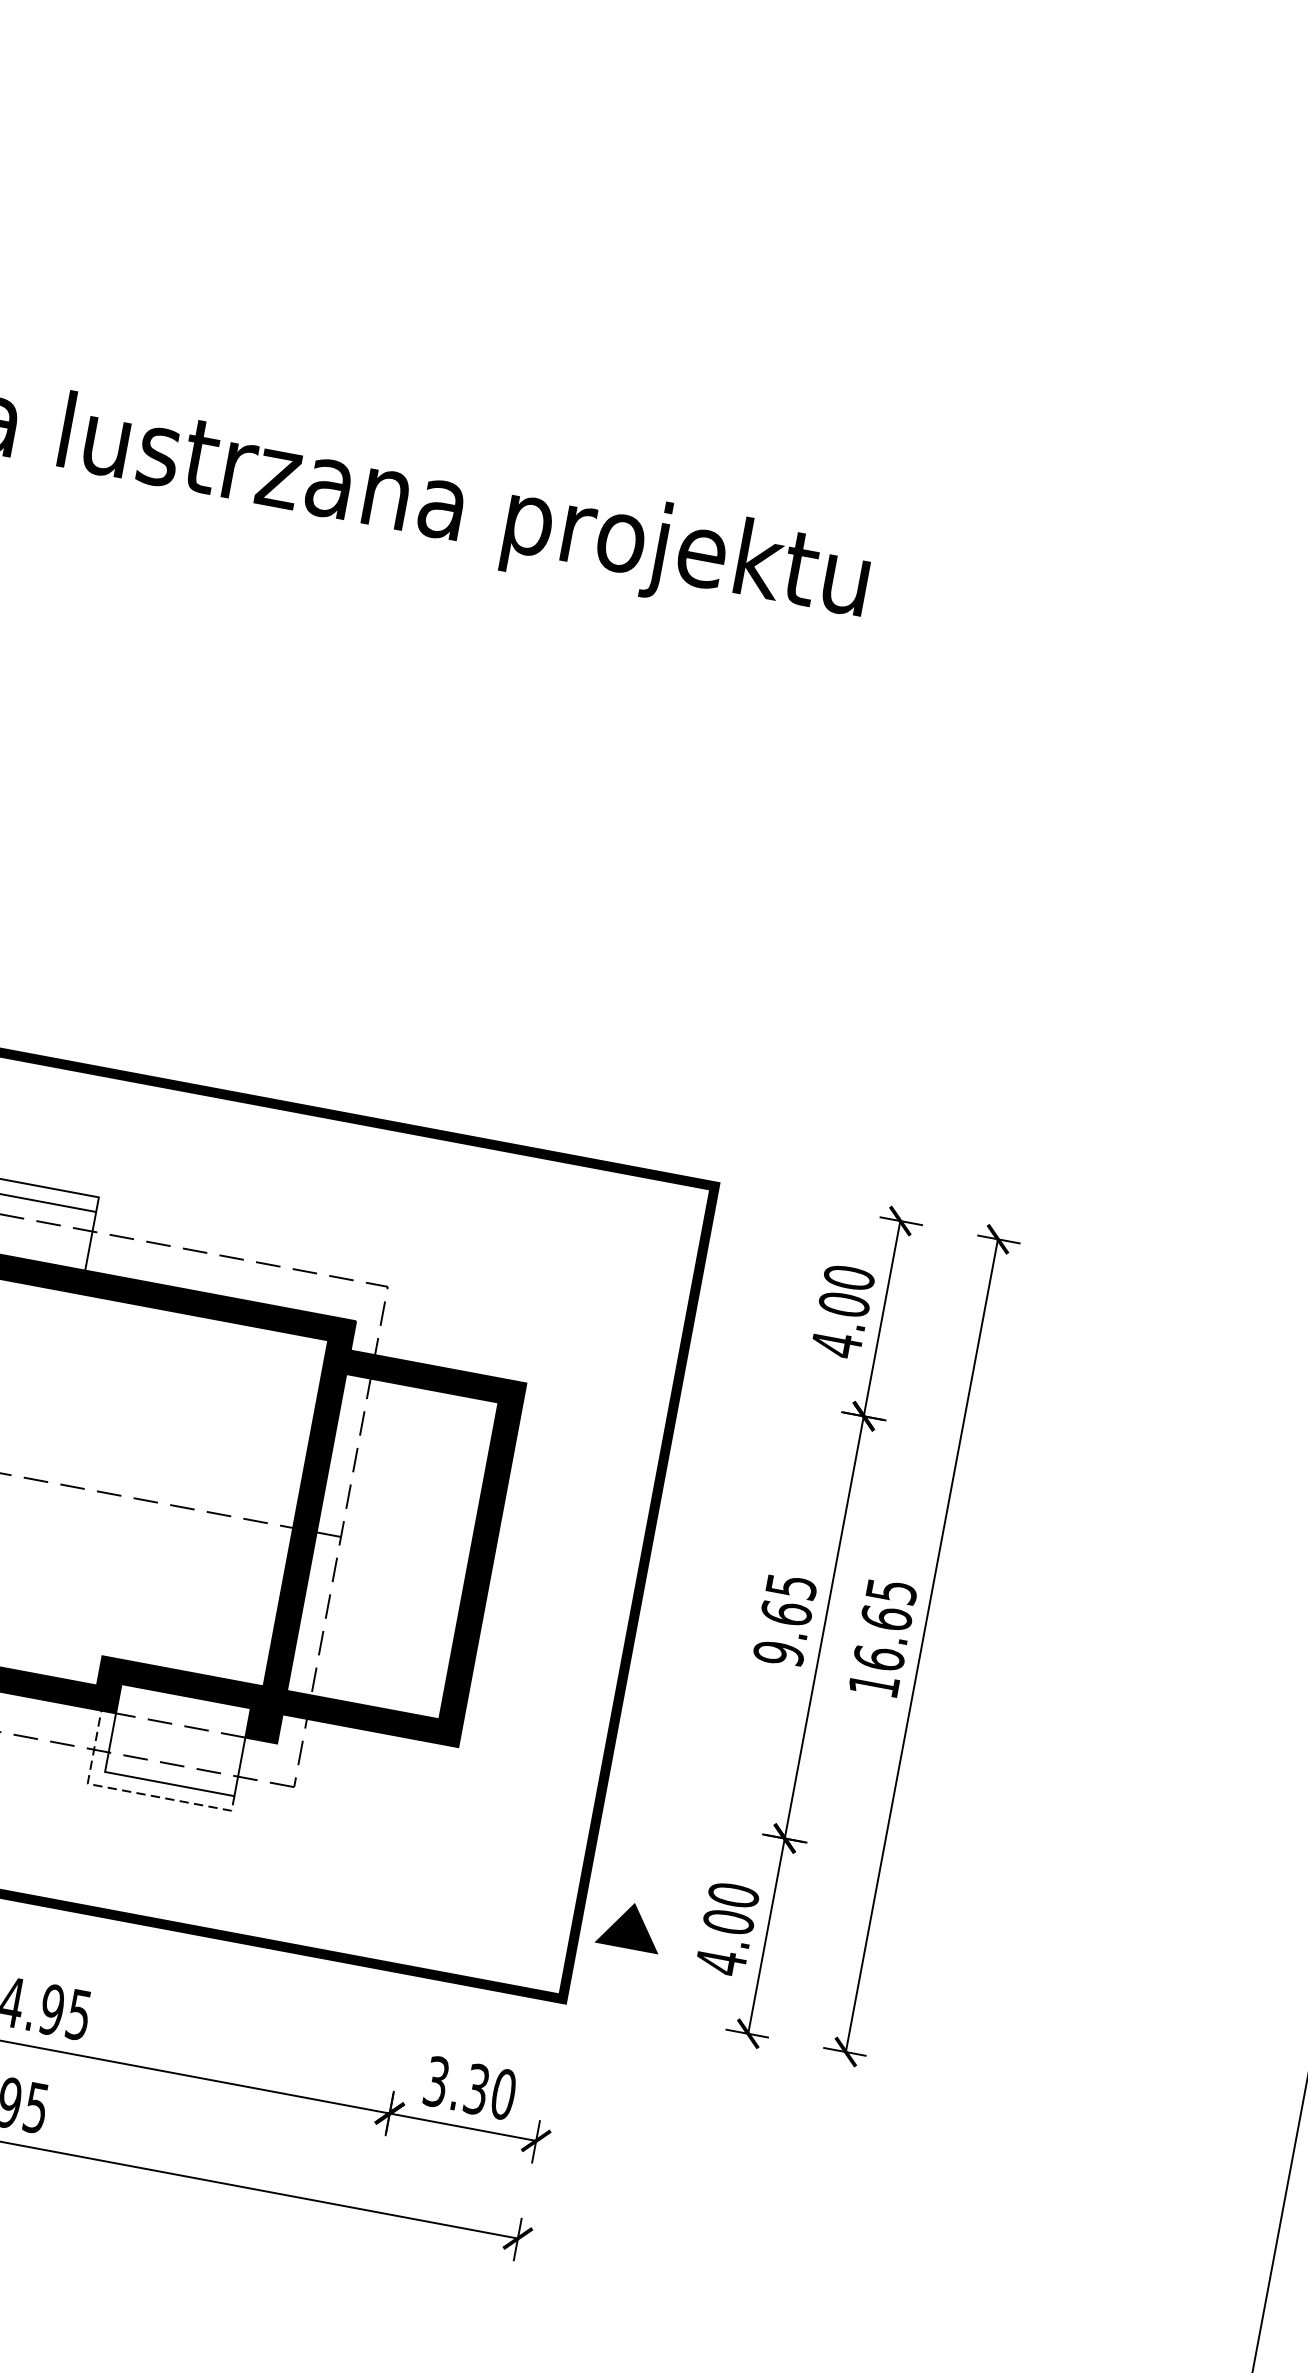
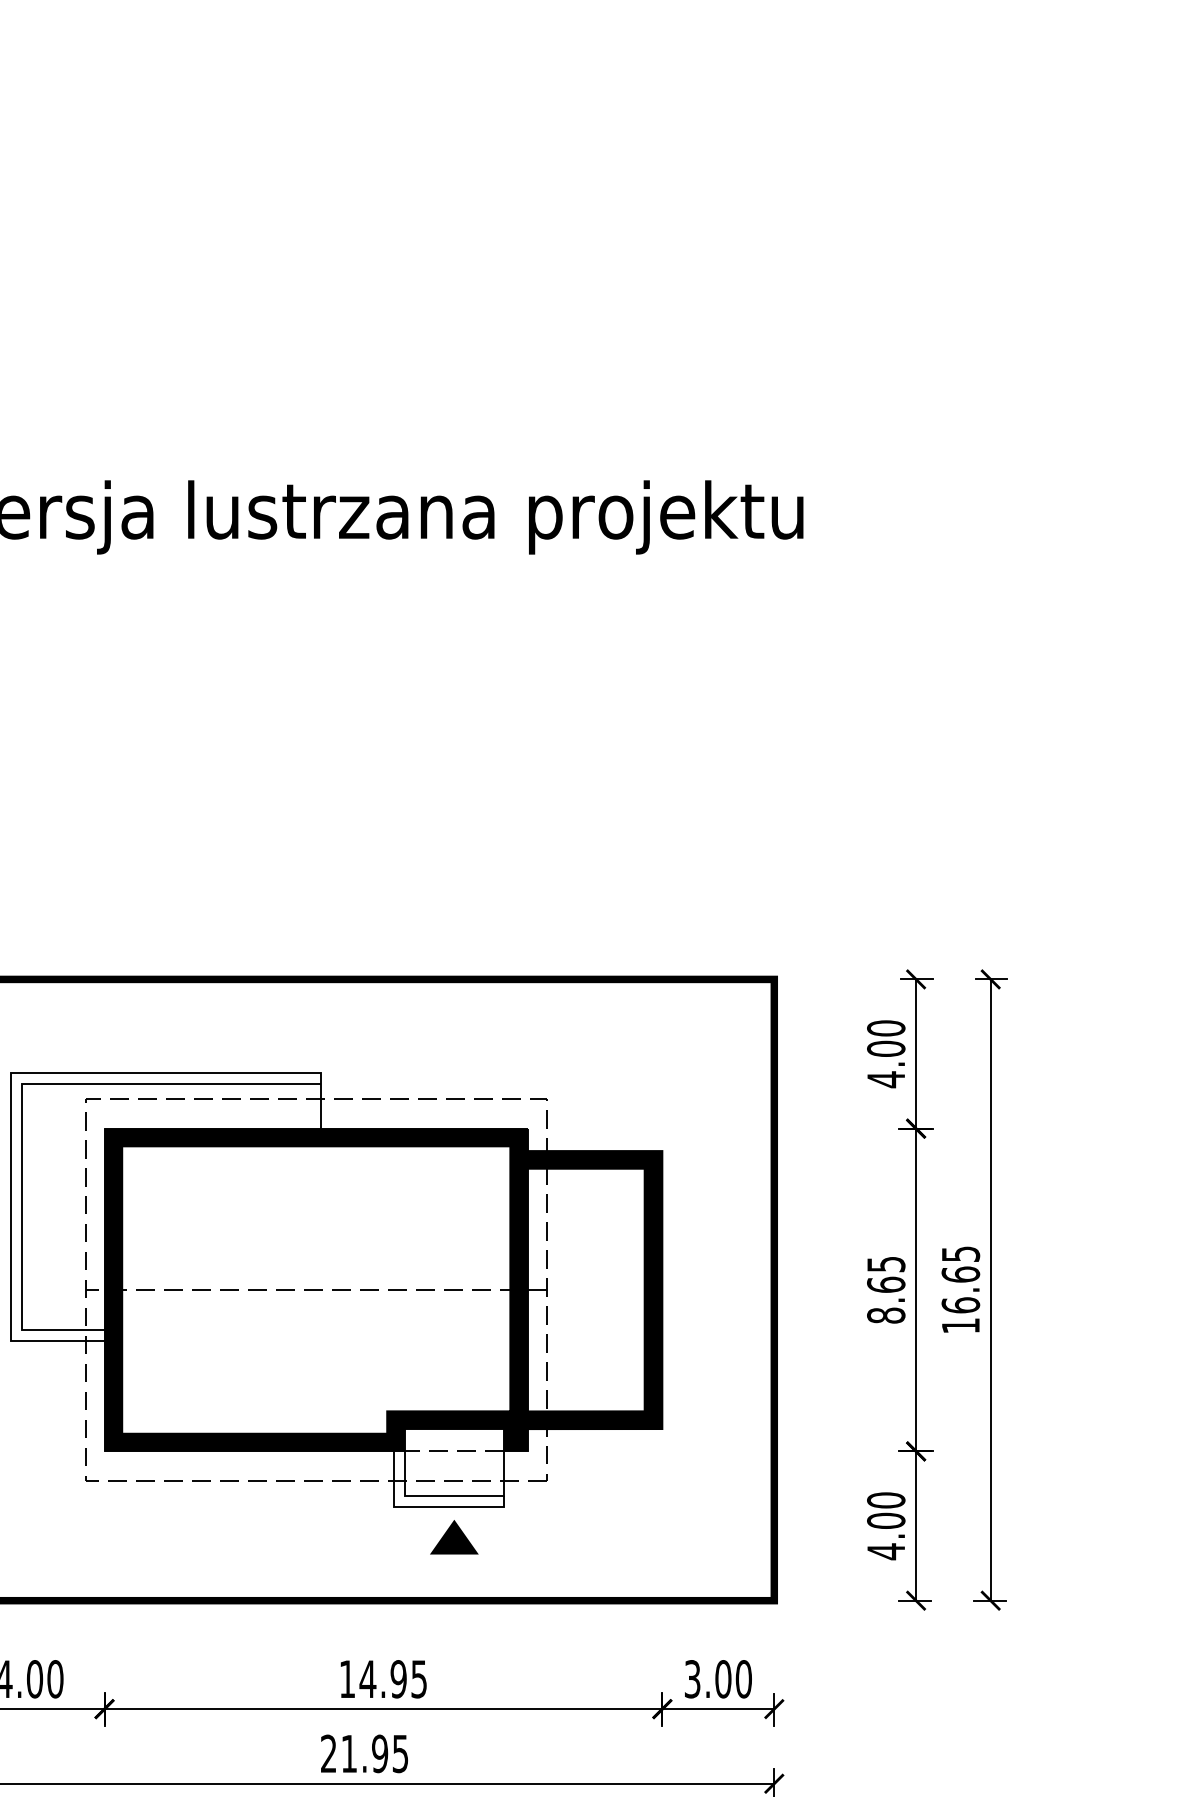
text: (779, 1653) -> (886, 1315), 9.65 -> 8.65
line: (130, 1792) -> (426, 1507), dashed -> solid
part: (630, 1926) -> (454, 1537), moved
text: (476, 2089) -> (723, 1679), 3.30 -> 3.00

